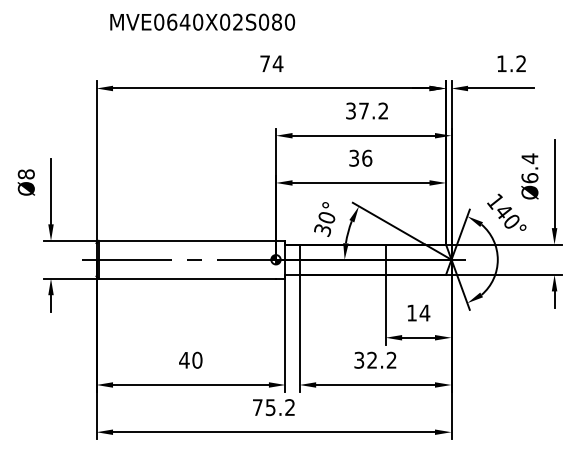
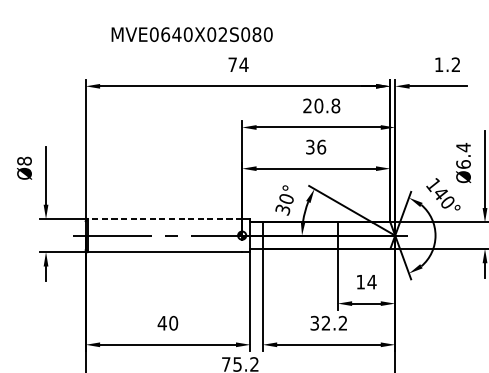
text: (202, 21) -> (192, 34), moved
text: (367, 110) -> (321, 105), 37.2 -> 20.8
line: (187, 240) -> (165, 218), solid -> dashed

